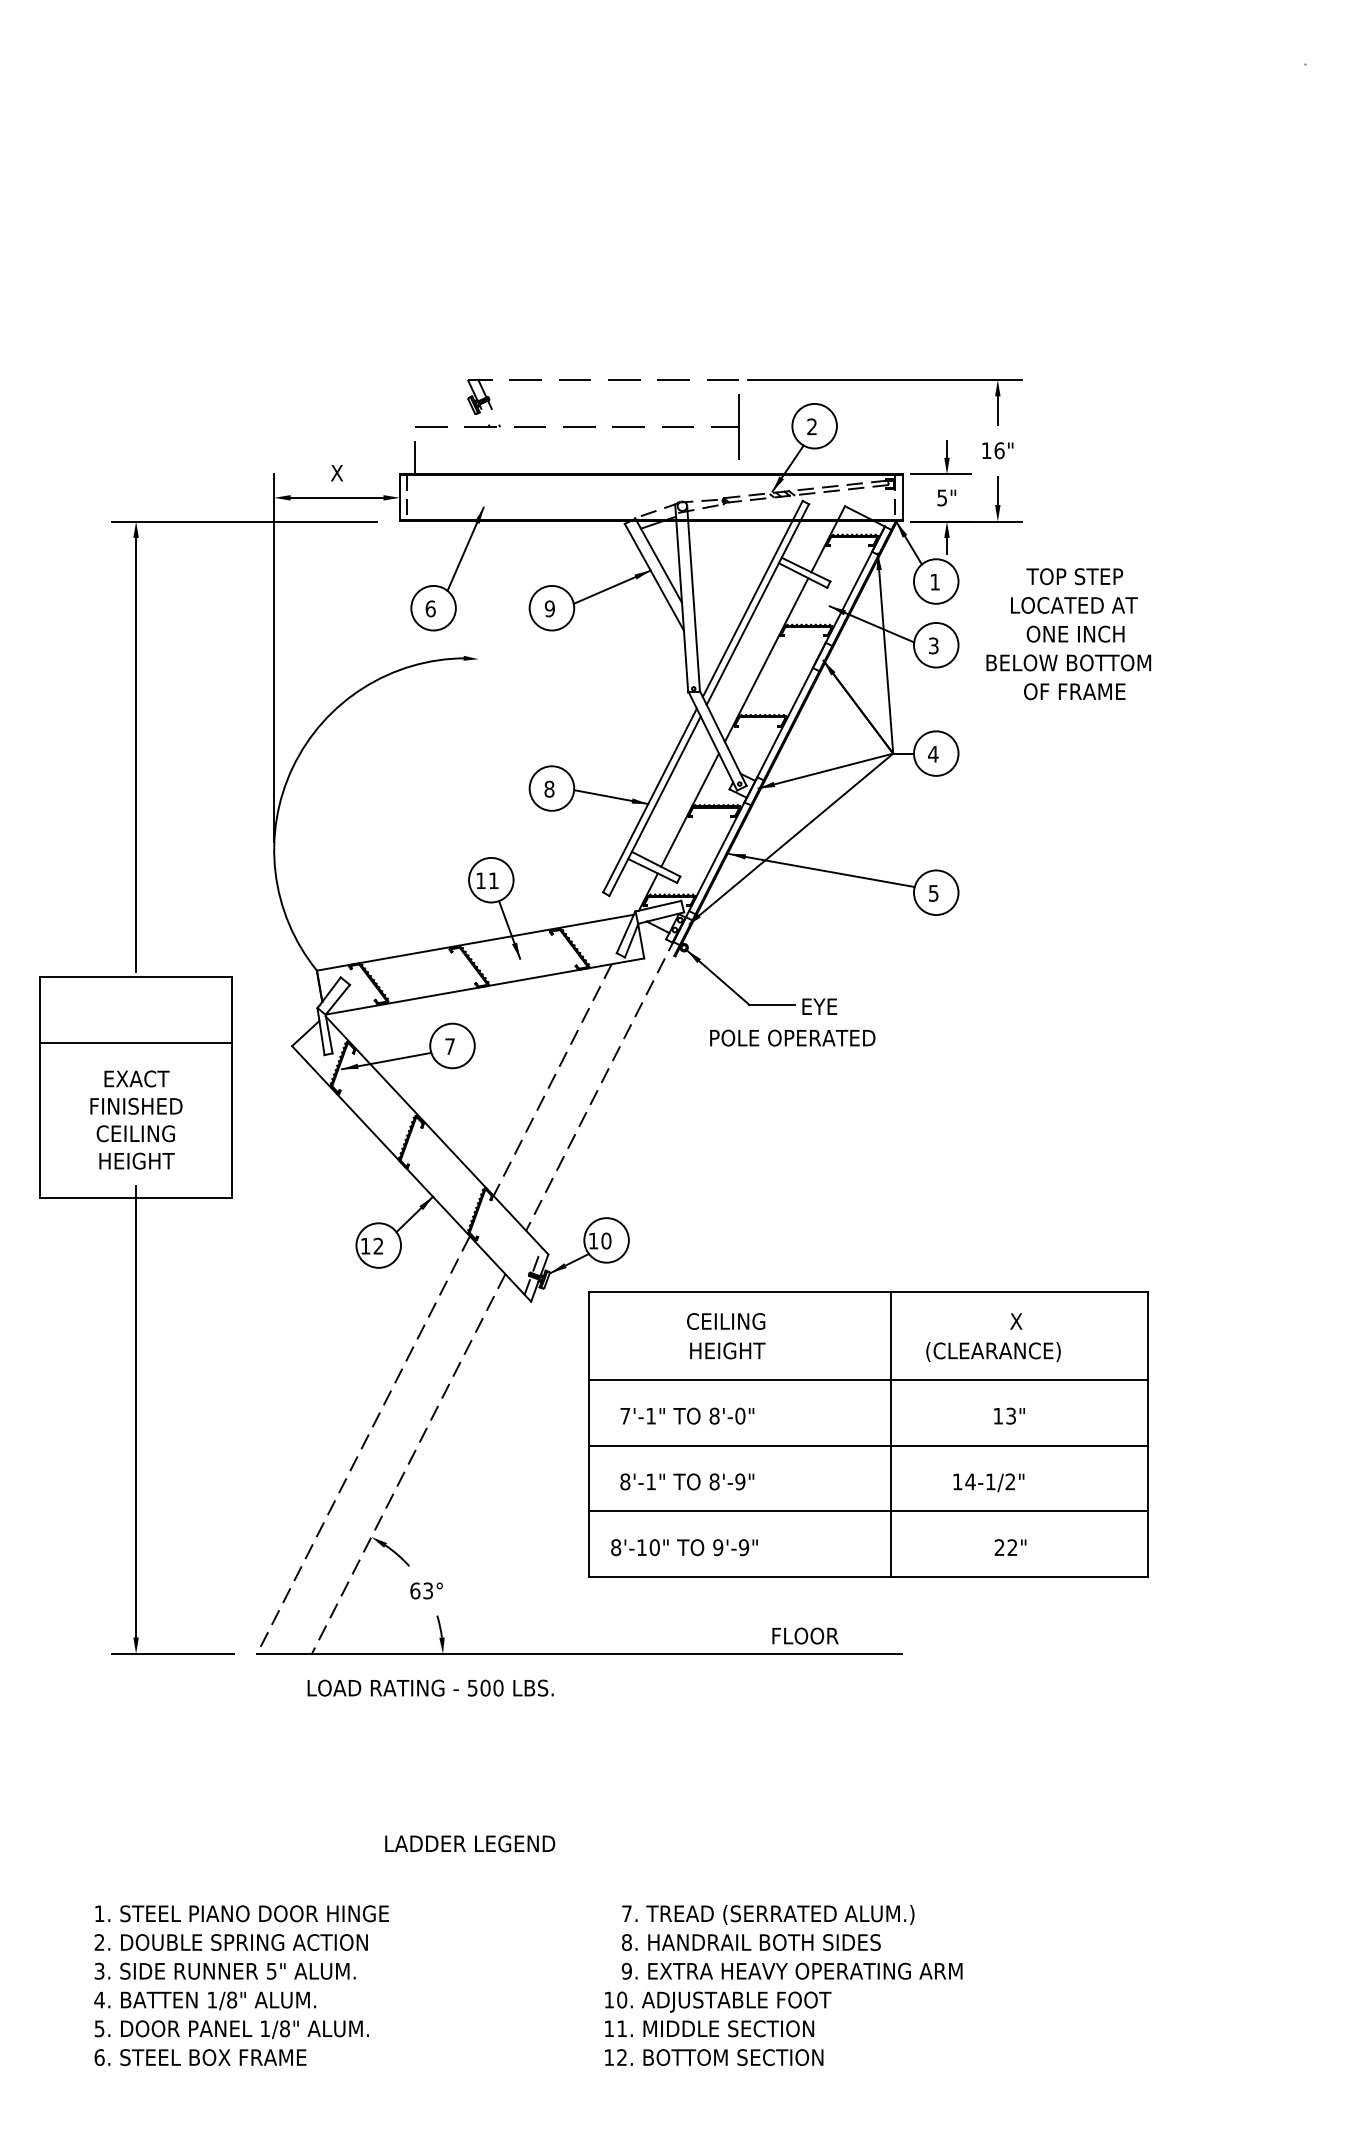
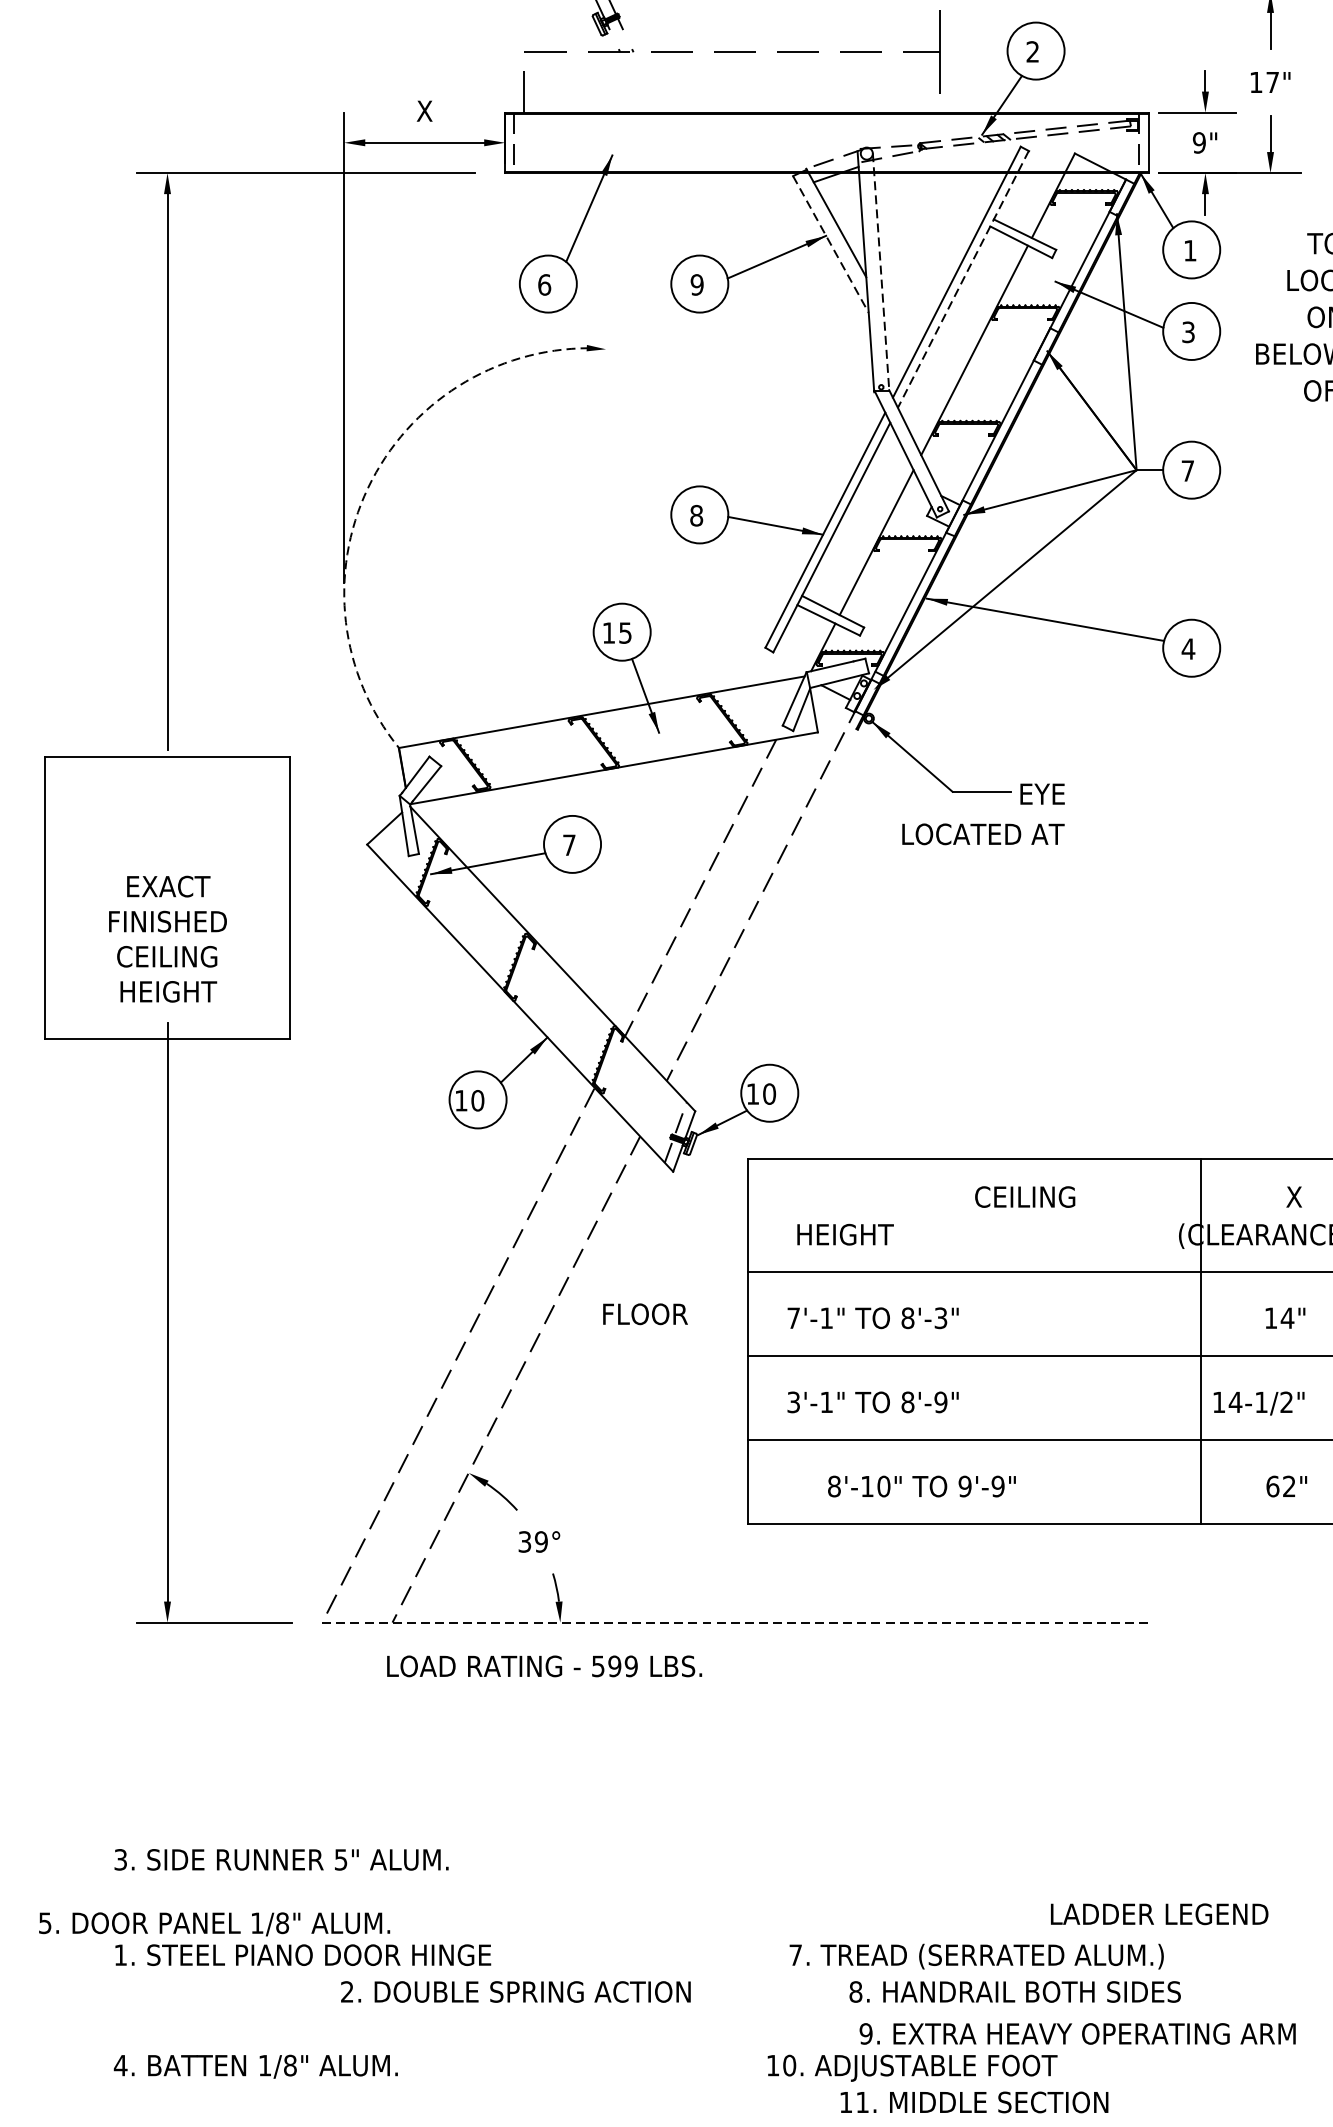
text: (999, 450) -> (1272, 82), 16" -> 17"
text: (942, 497) -> (1199, 142), 5" -> 9"
line: (654, 577) -> (831, 244), solid -> dashed
line: (693, 599) -> (880, 272), solid -> dashed
line: (757, 604) -> (962, 279), solid -> dashed
text: (932, 754) -> (1186, 471), 4 -> 7
arc: (292, 767) -> (367, 487), solid -> dashed
text: (493, 880) -> (624, 632), 11 -> 15
text: (933, 893) -> (1188, 649), 5 -> 4
text: (793, 1037) -> (1008, 833), POLE OPERATED -> LOCATED AT
line: (135, 1043) -> (166, 841), removed
text: (378, 1245) -> (477, 1099), 12 -> 10
text: (726, 1321) -> (1025, 1197), moved
text: (727, 1350) -> (845, 1234), moved
text: (740, 1415) -> (941, 1317), 8'-0" -> 8'-3"
text: (1010, 1415) -> (1286, 1317), 13" -> 14"
line: (890, 1434) -> (1200, 1341), moved
text: (625, 1481) -> (793, 1401), 8'-1" -> 3'-1"
text: (684, 1547) -> (921, 1486), moved
text: (999, 1547) -> (1272, 1486), 22" -> 62"
text: (421, 1590) -> (532, 1541), 63° -> 39°
text: (805, 1635) -> (645, 1313), moved
line: (579, 1653) -> (735, 1622), solid -> dashed
text: (491, 1688) -> (622, 1666), 500 -> 599
text: (470, 1843) -> (1160, 1913), moved
text: (230, 1942) -> (514, 1991), moved
text: (751, 1942) -> (1015, 1991), moved
text: (224, 1970) -> (280, 1858), moved
text: (791, 1970) -> (1076, 2032), moved
text: (709, 2028) -> (974, 2102), moved
text: (231, 2029) -> (214, 1924), moved

